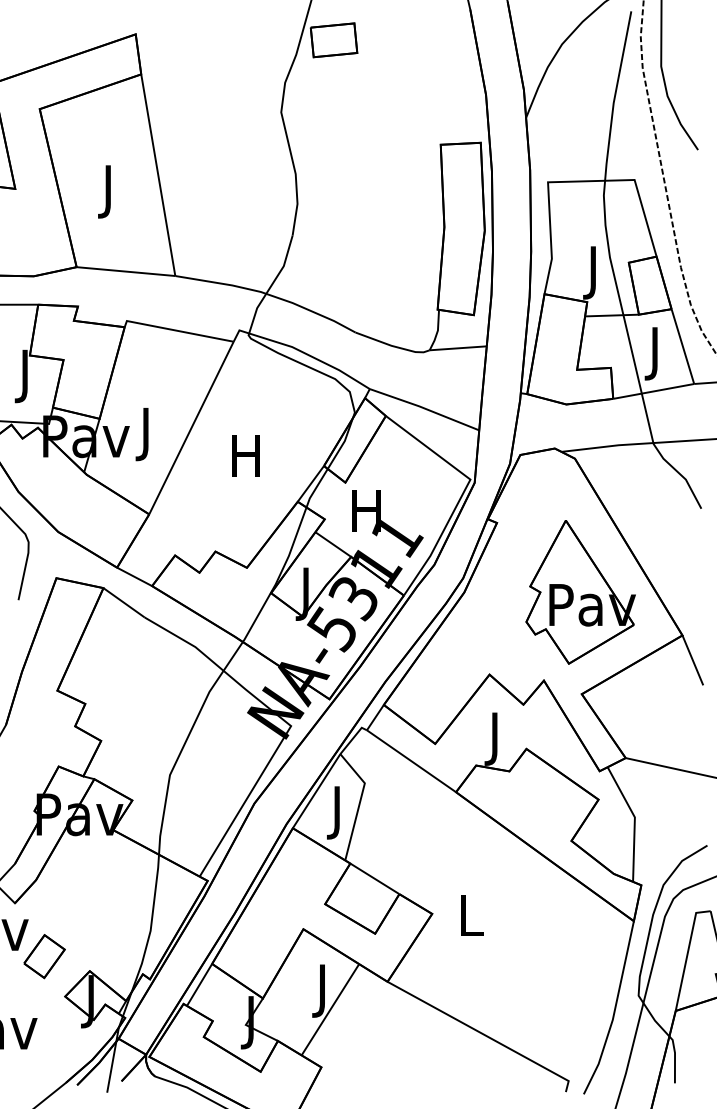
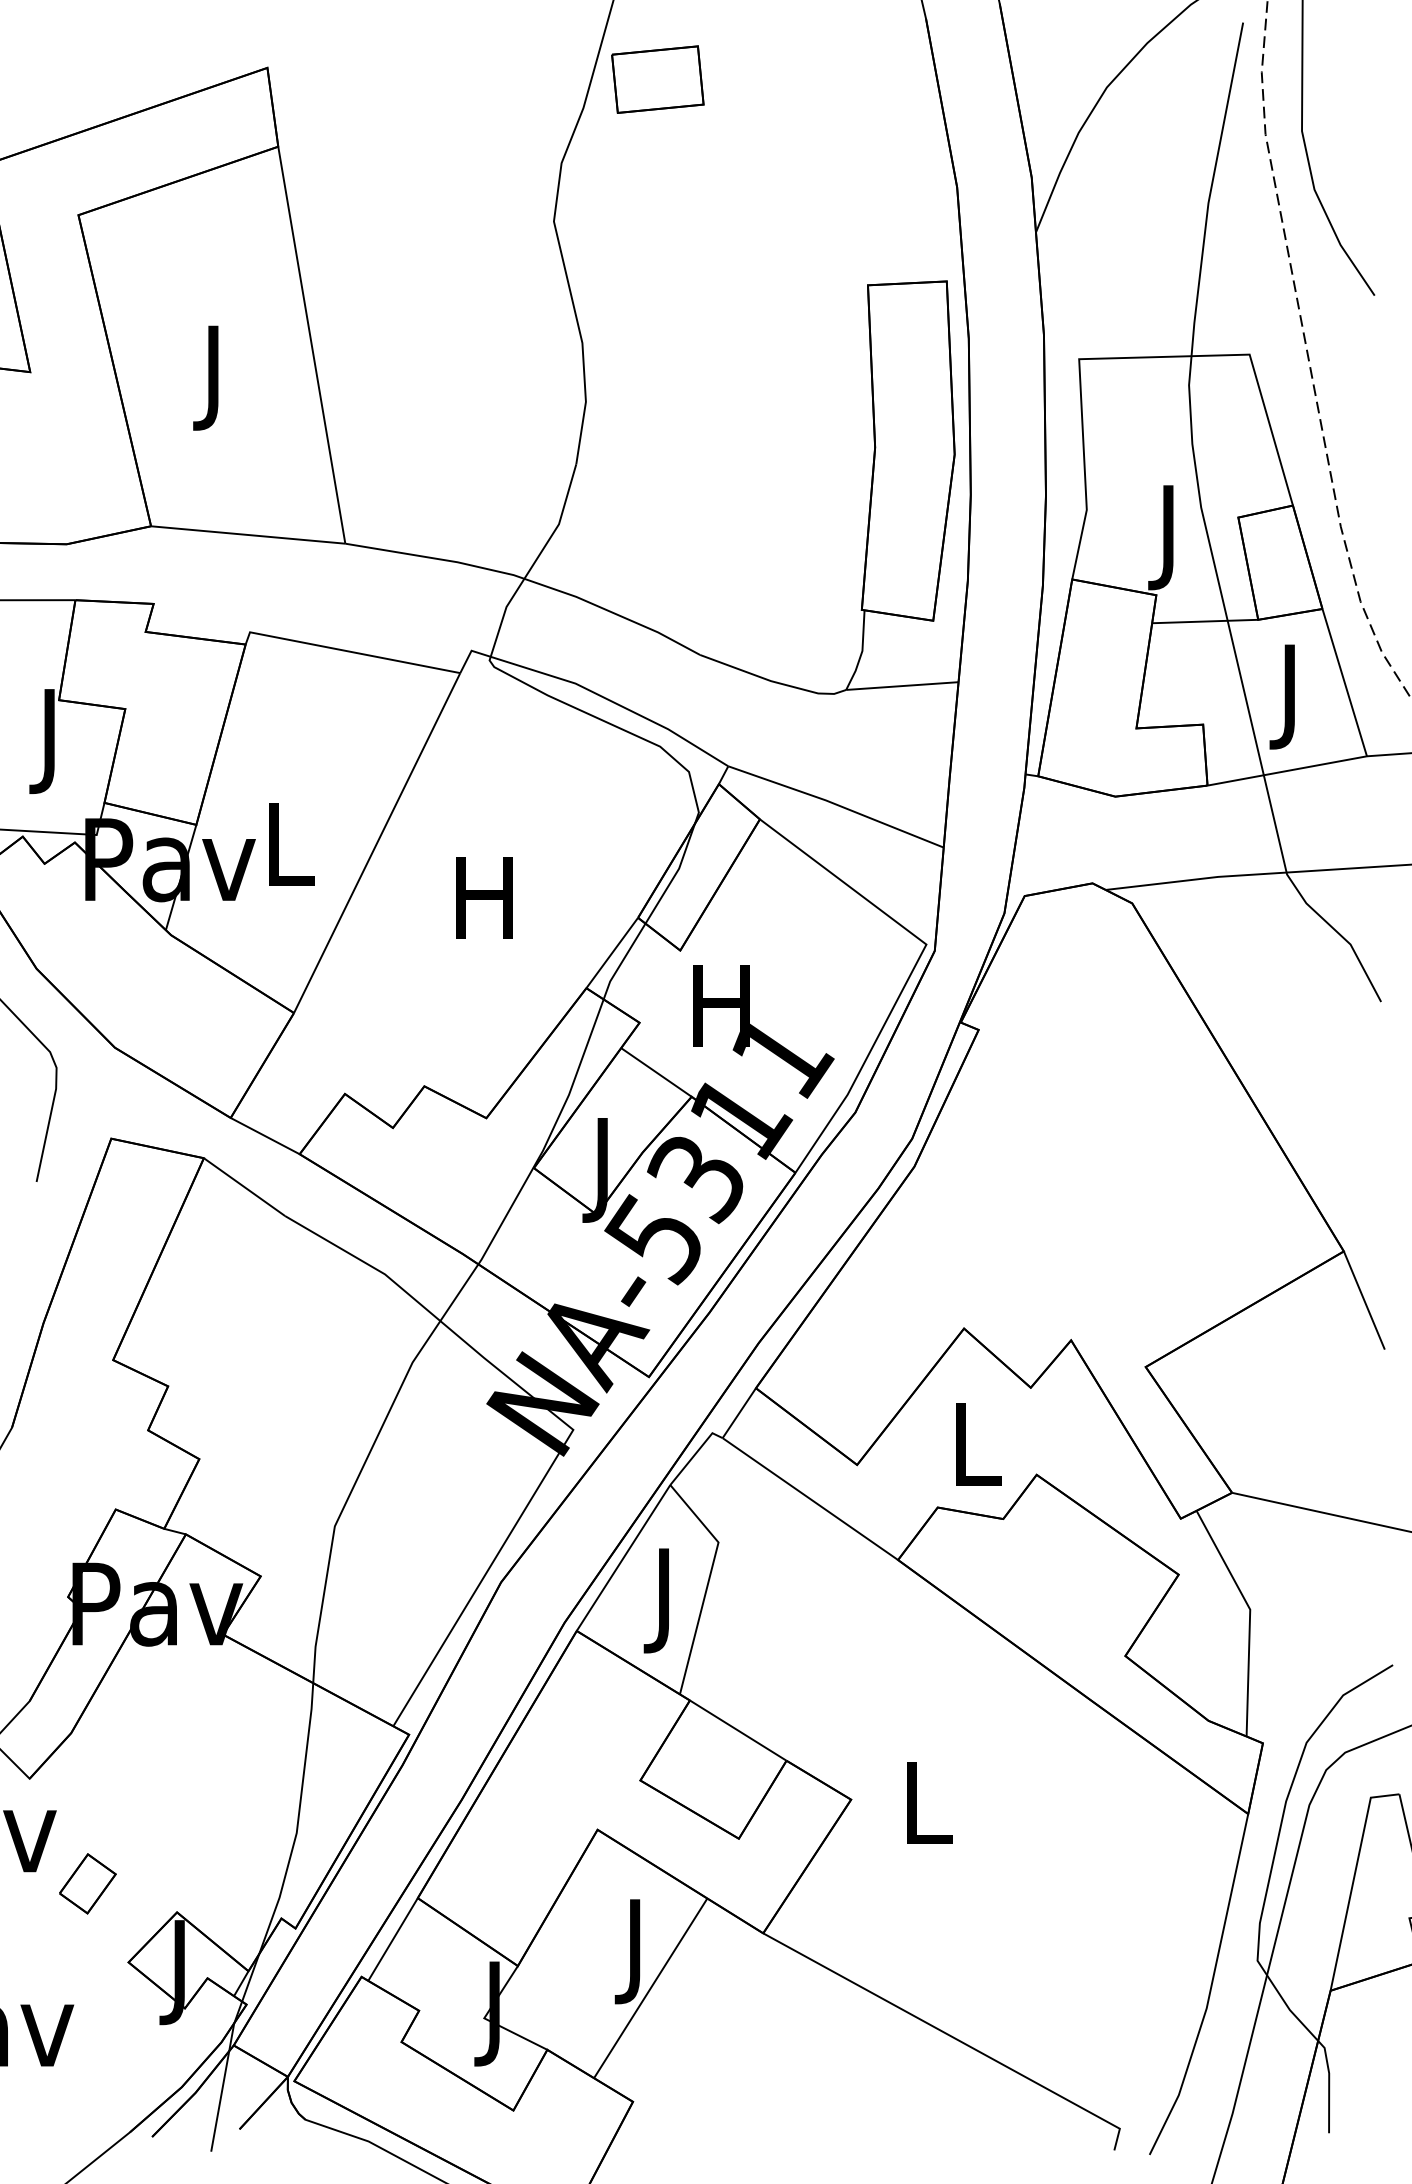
text: (147, 434) -> (290, 855), J -> L
part: (580, 592) -> (1143, 1166), removed
text: (496, 738) -> (977, 1454), J -> L
part: (44, 956) -> (87, 1883), size x0.7

